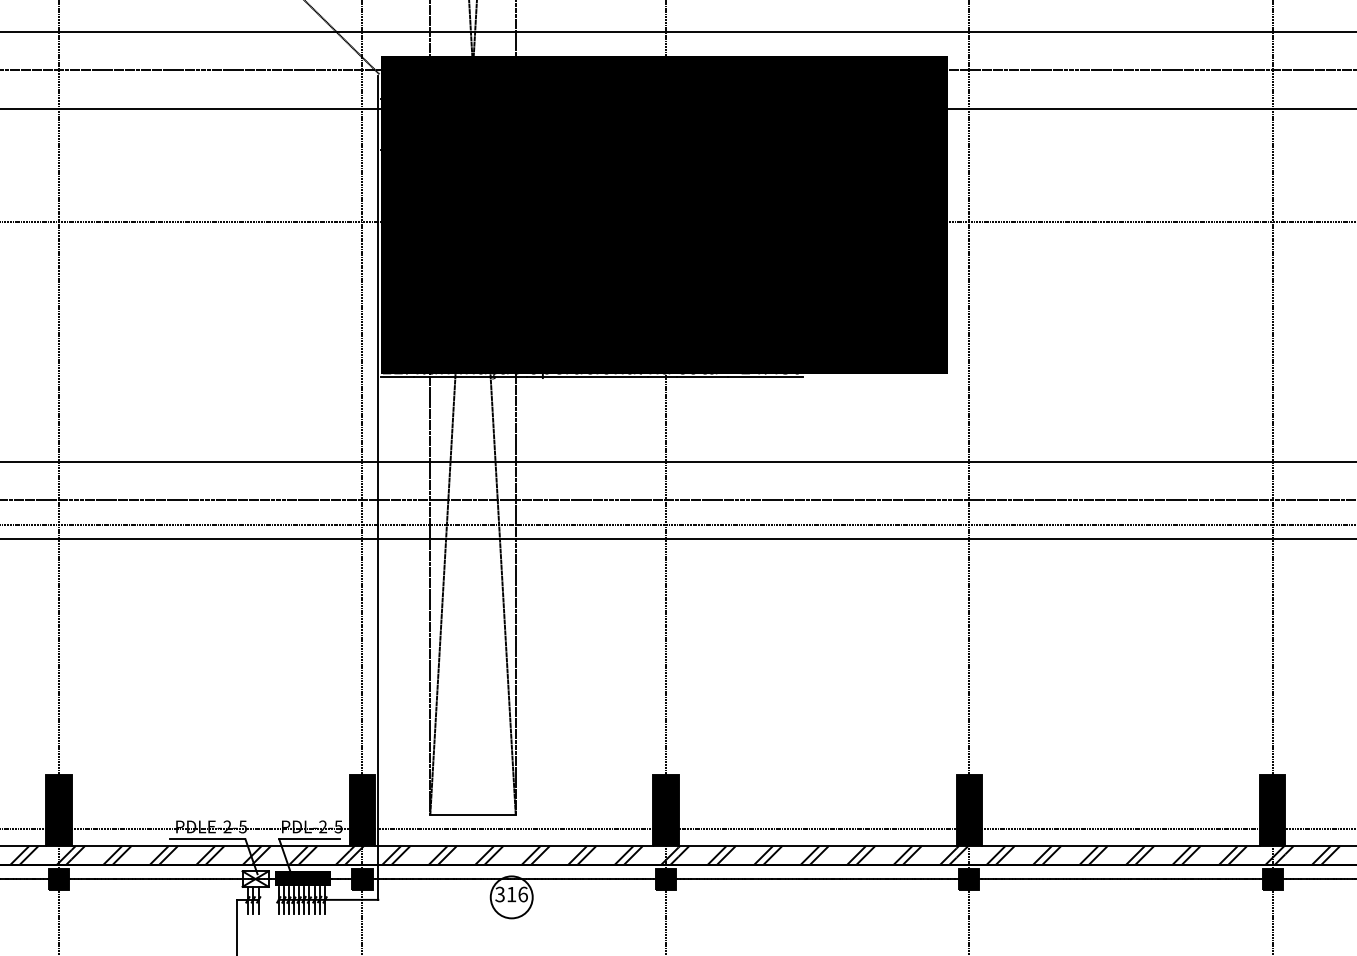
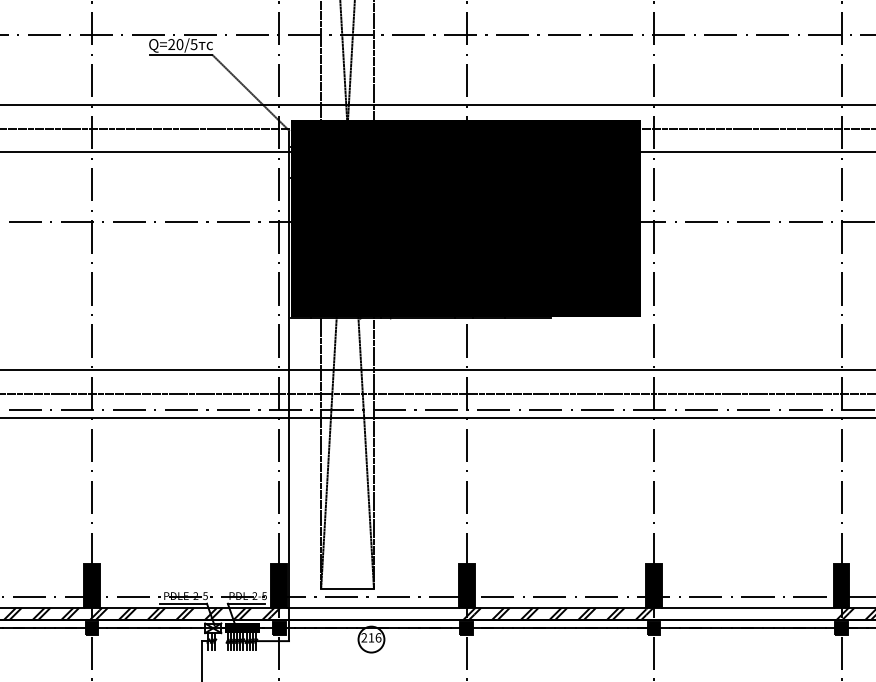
hatch: (511, 855) -> (371, 613), removed
hatch: (1115, 855) -> (744, 613), removed
text: (500, 895) -> (364, 638), 316 -> 216

